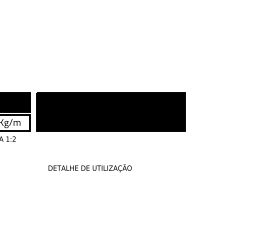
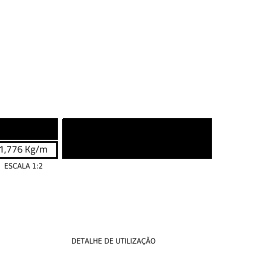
text: (90, 167) -> (113, 240), moved

